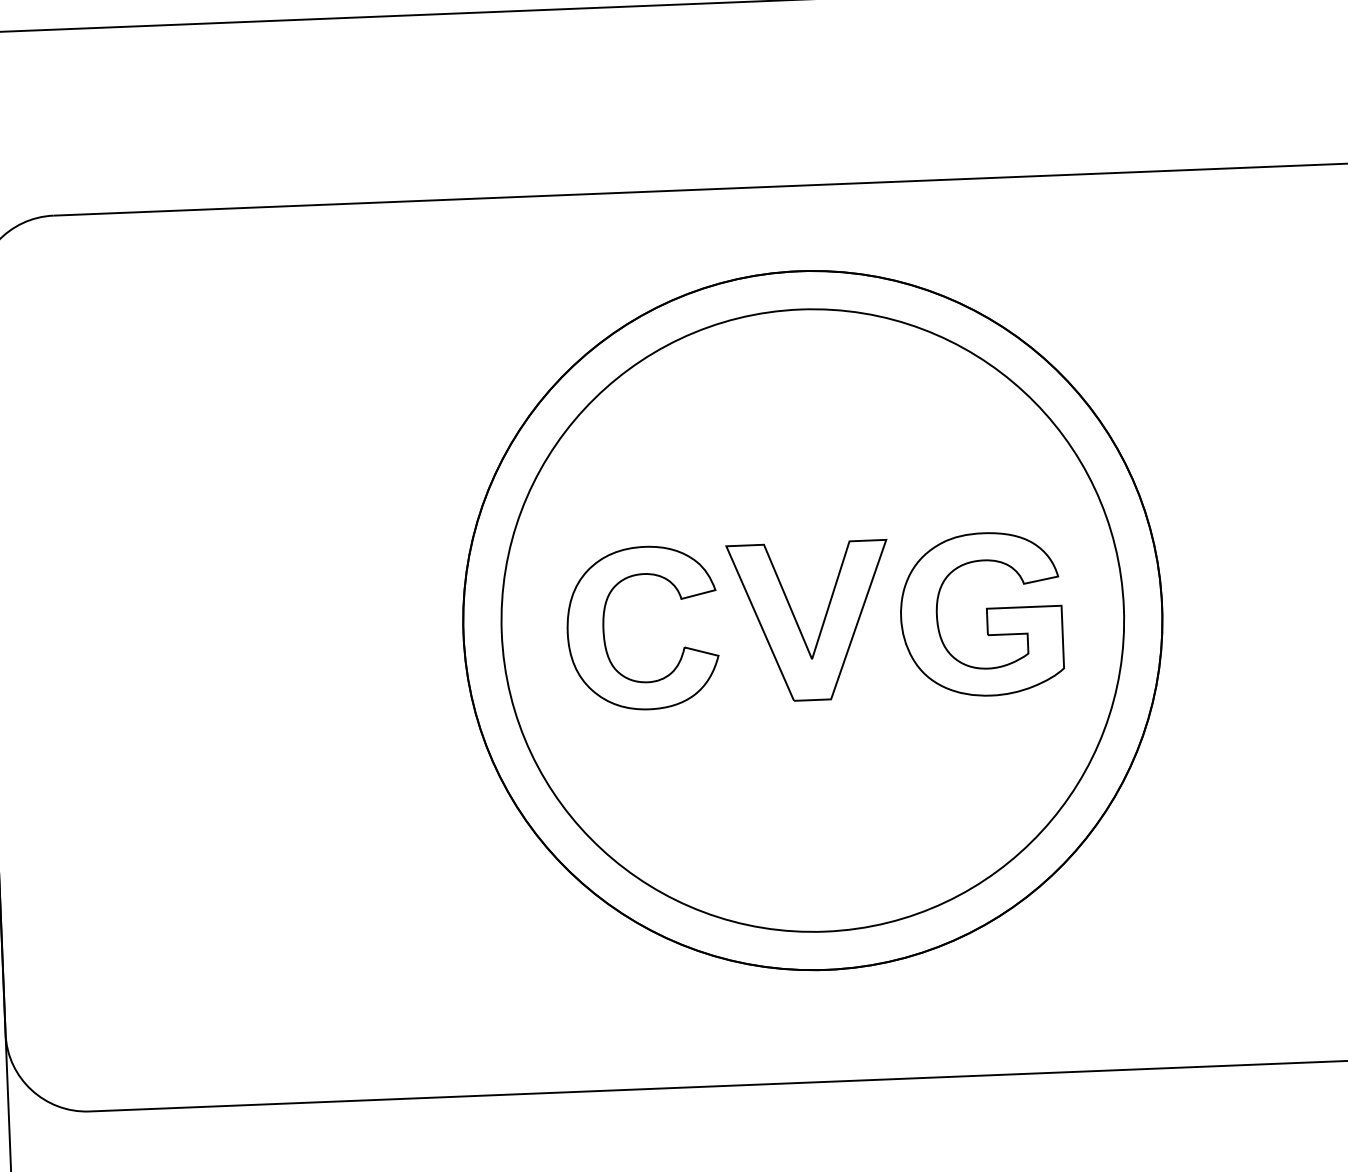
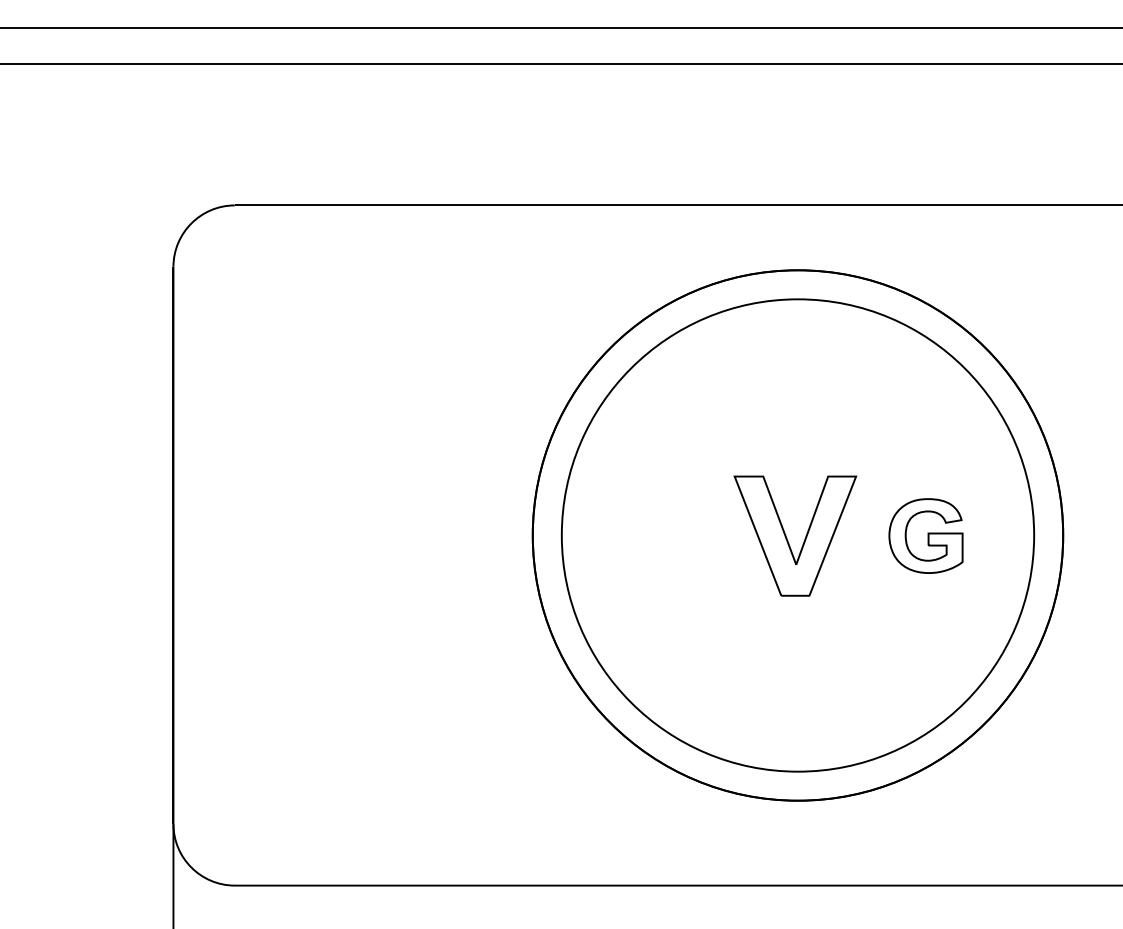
part: (980, 613) -> (925, 535), size x0.6
part: (605, 621) -> (640, 529), removed

